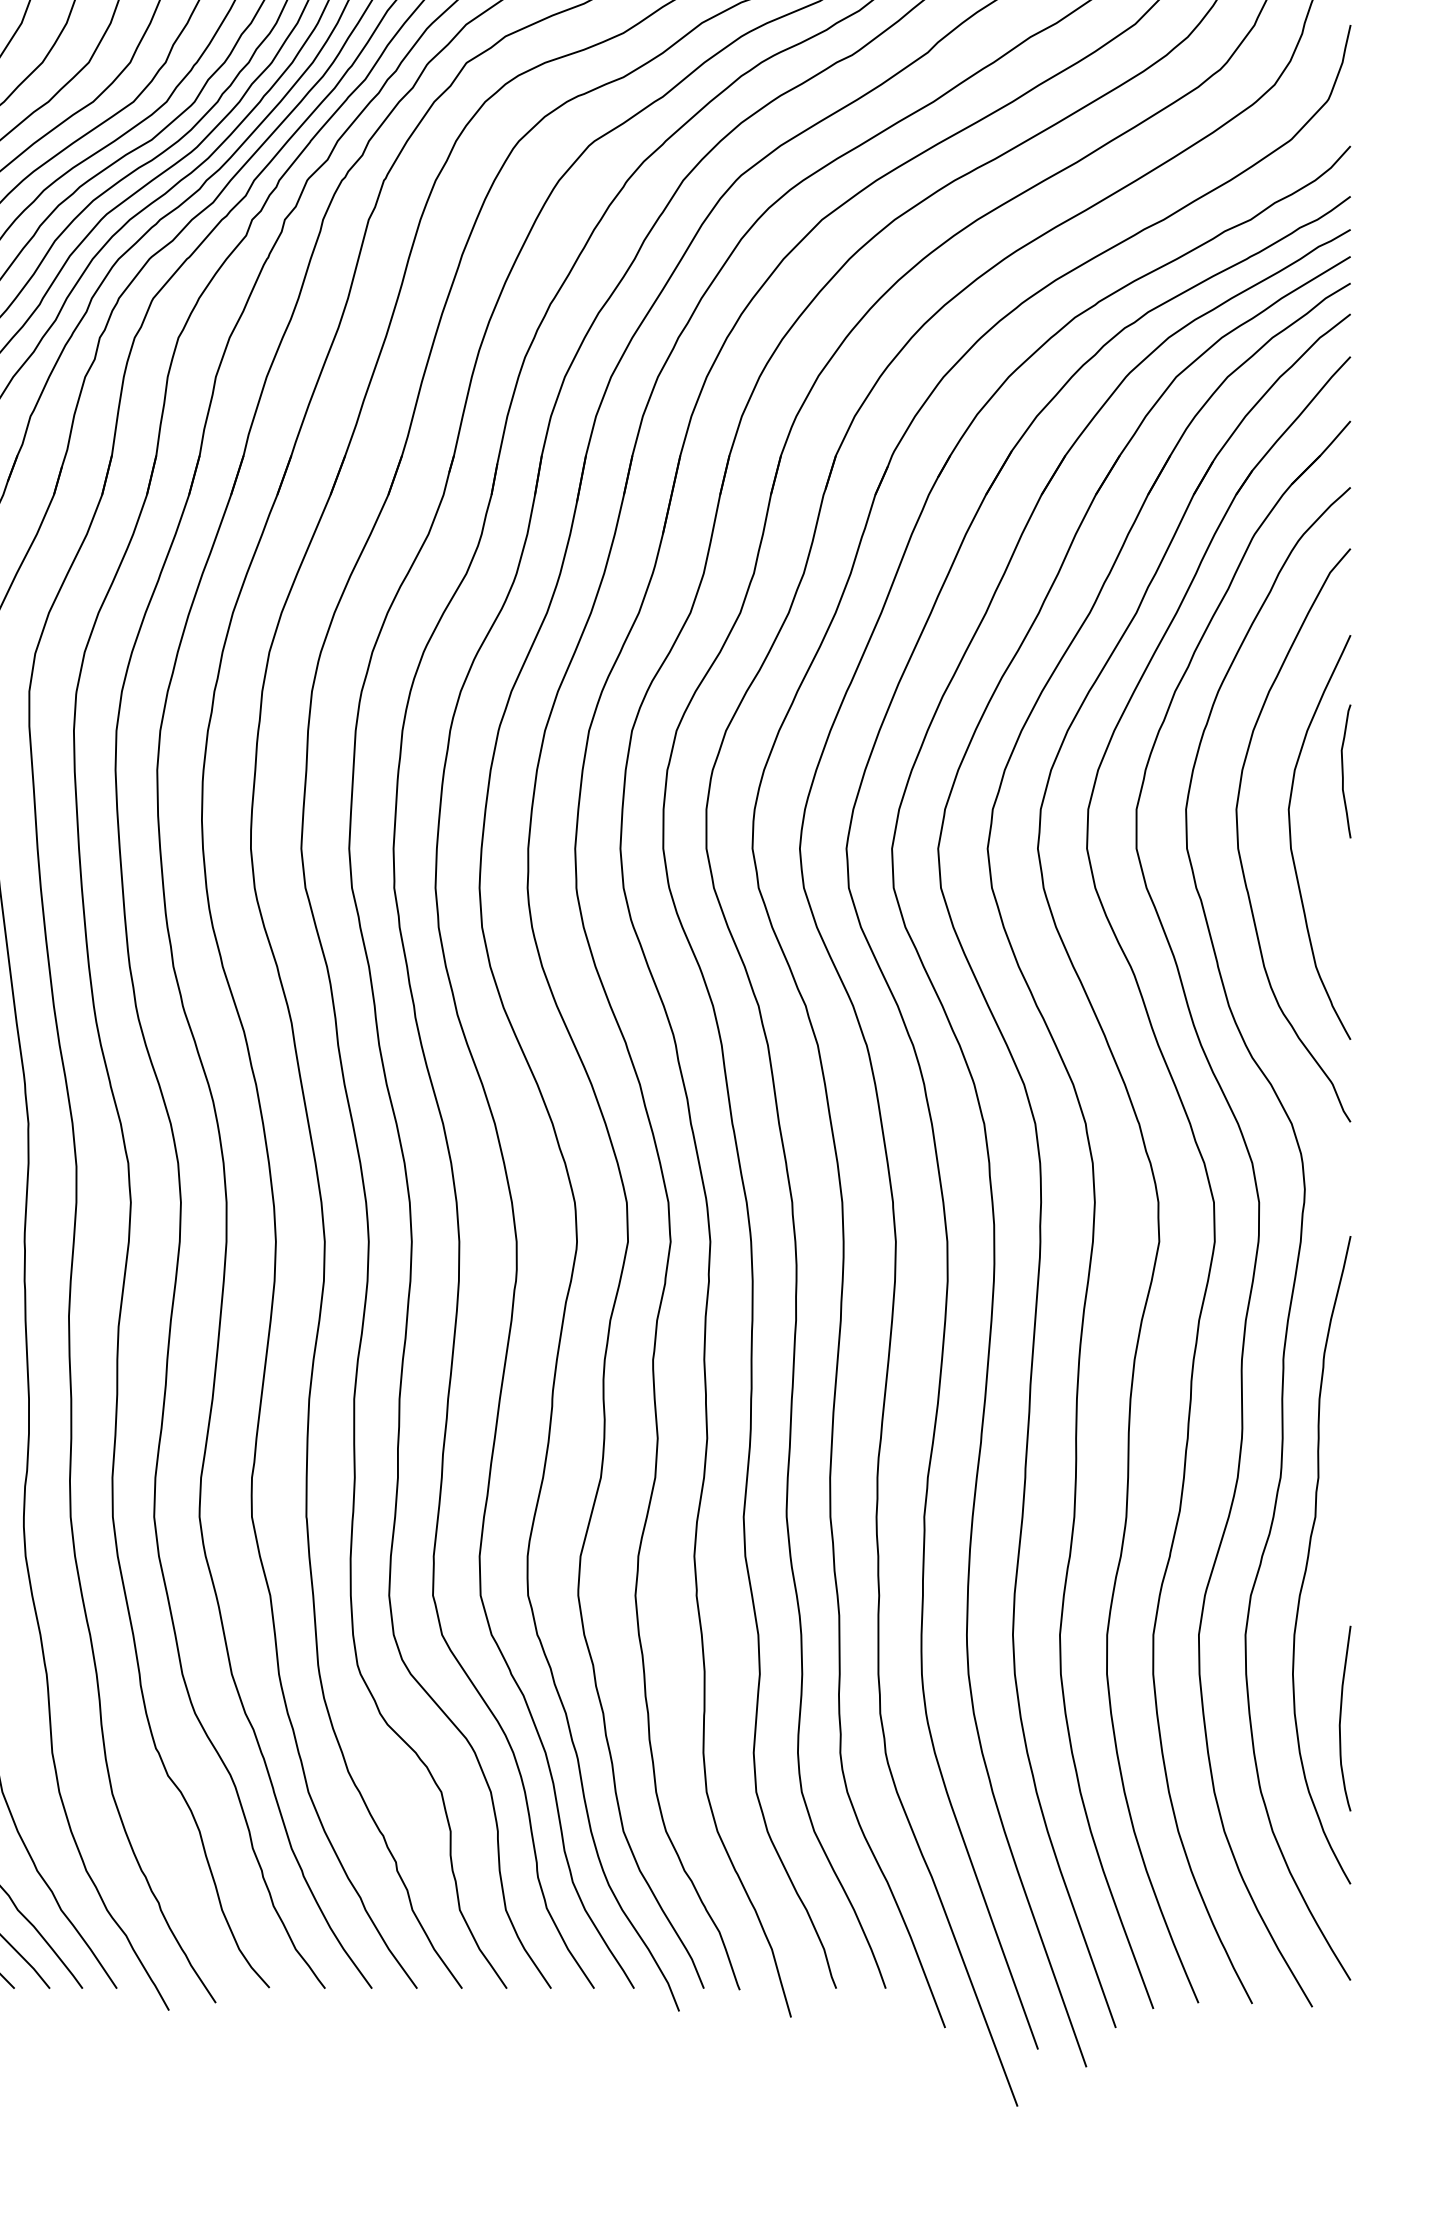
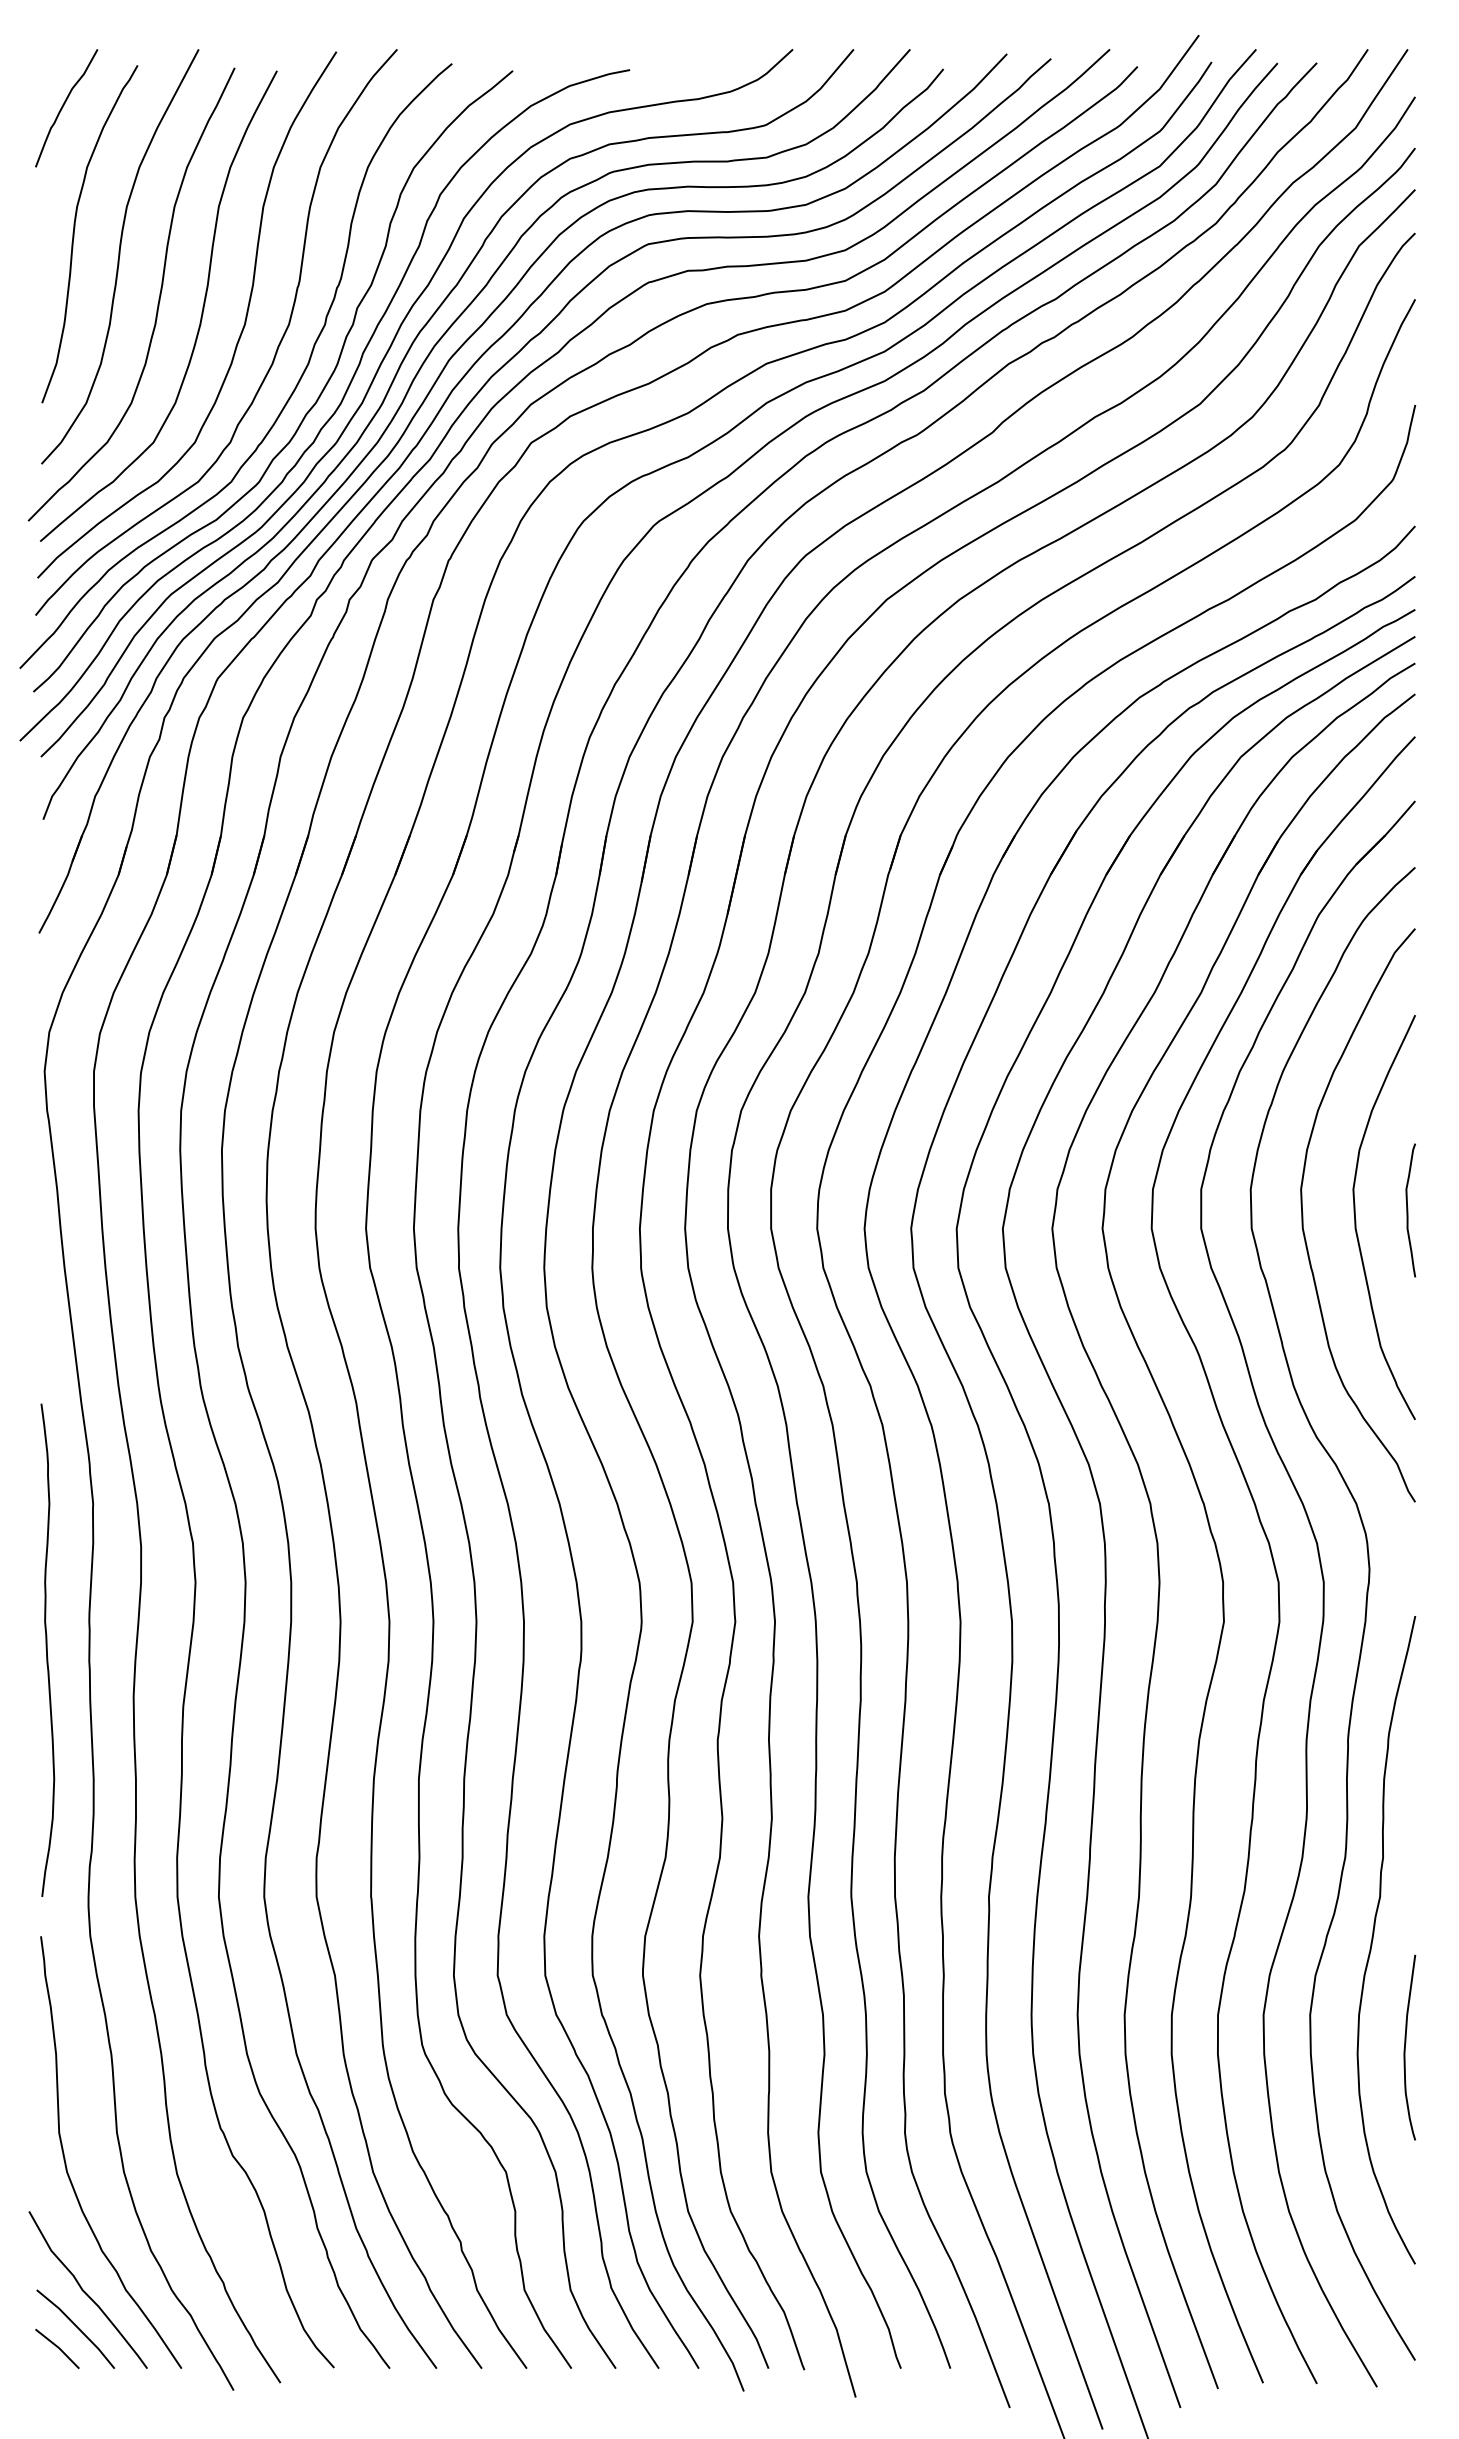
curve: (1343, 771) -> (1408, 1210), moved
curve: (1340, 1718) -> (1405, 2047), moved

